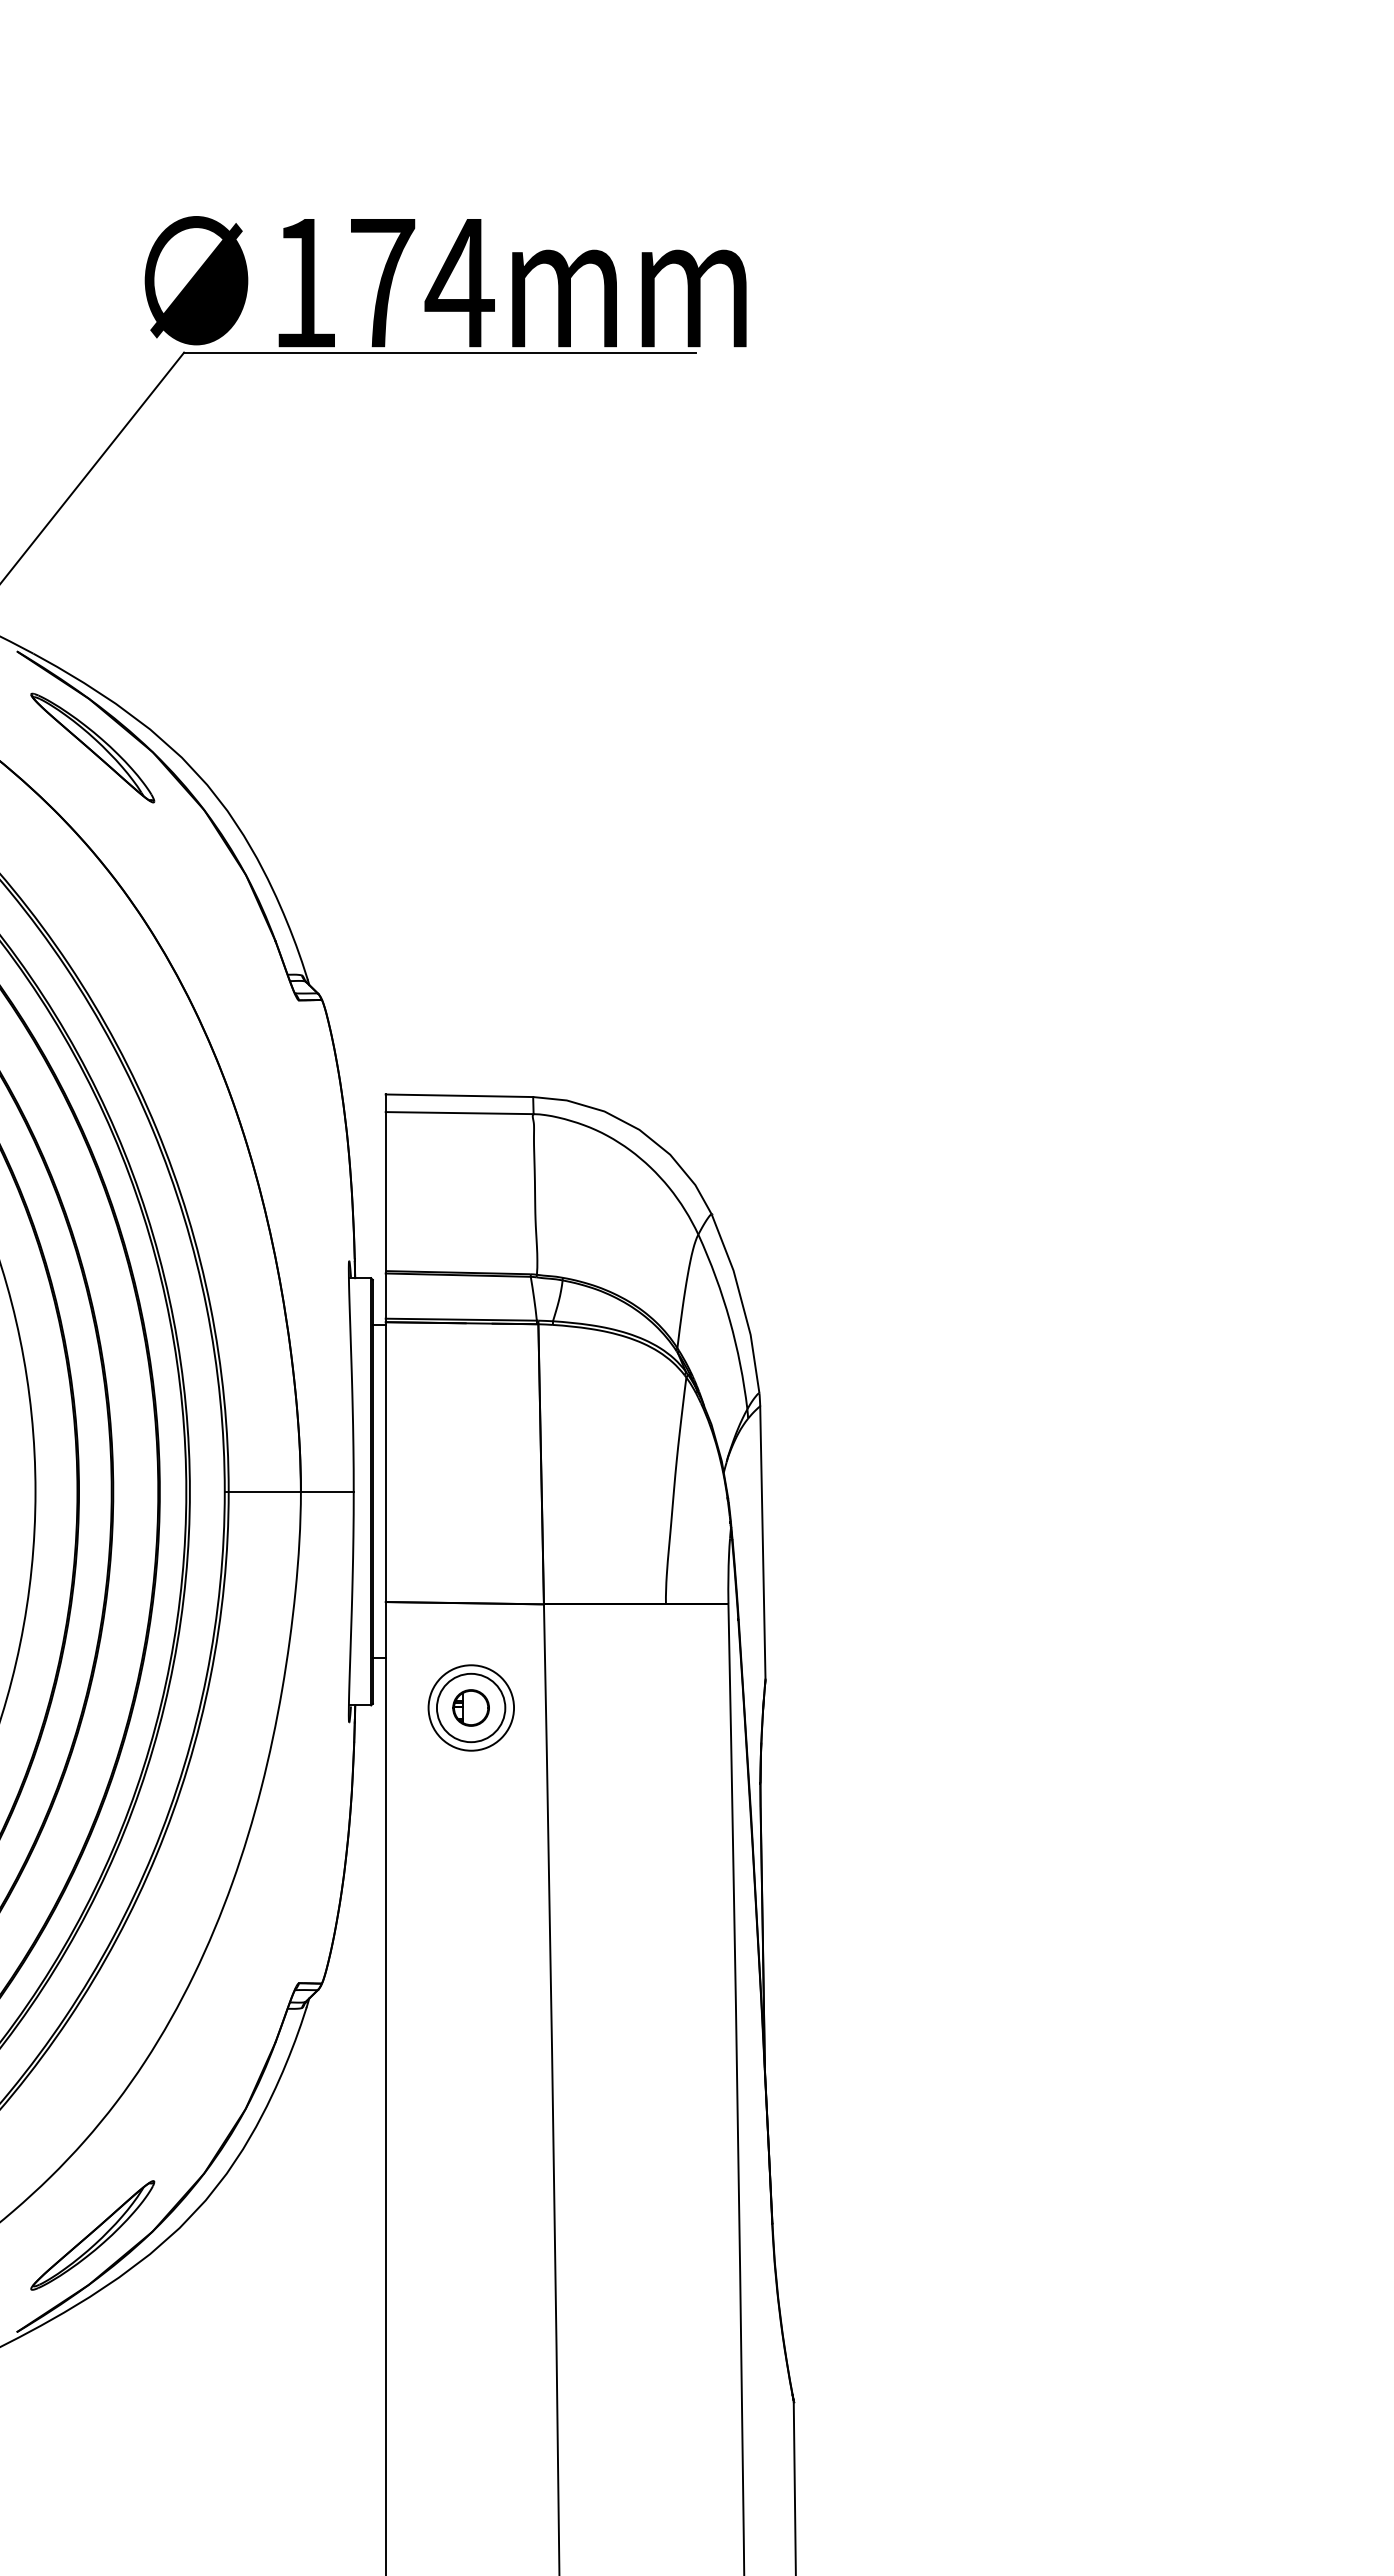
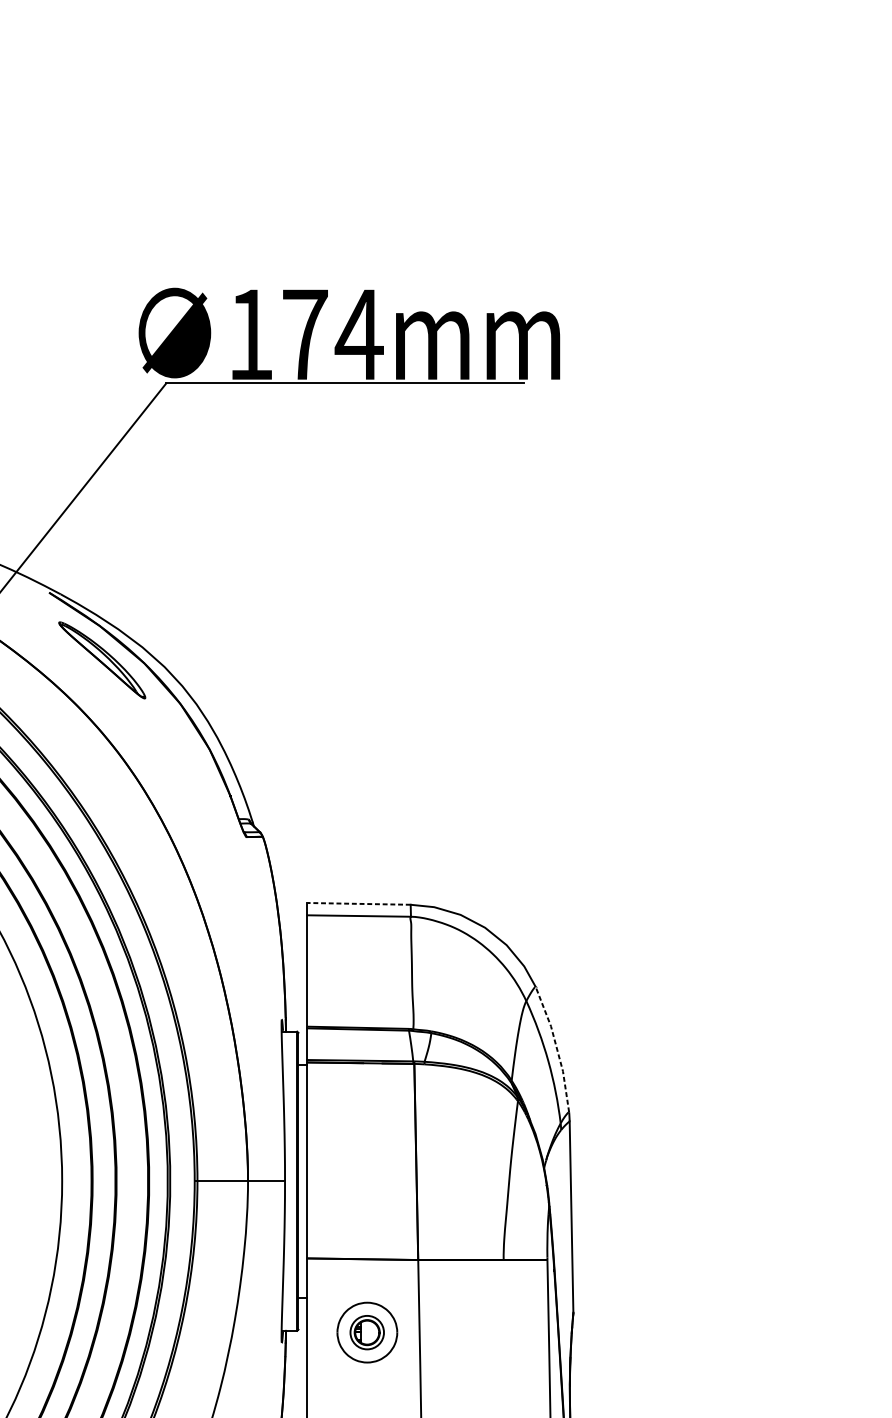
line: (459, 1095) -> (359, 903), solid -> dashed
line: (741, 1302) -> (556, 1048), solid -> dashed
circle: (470, 1707) -> (366, 1332), size x0.7

